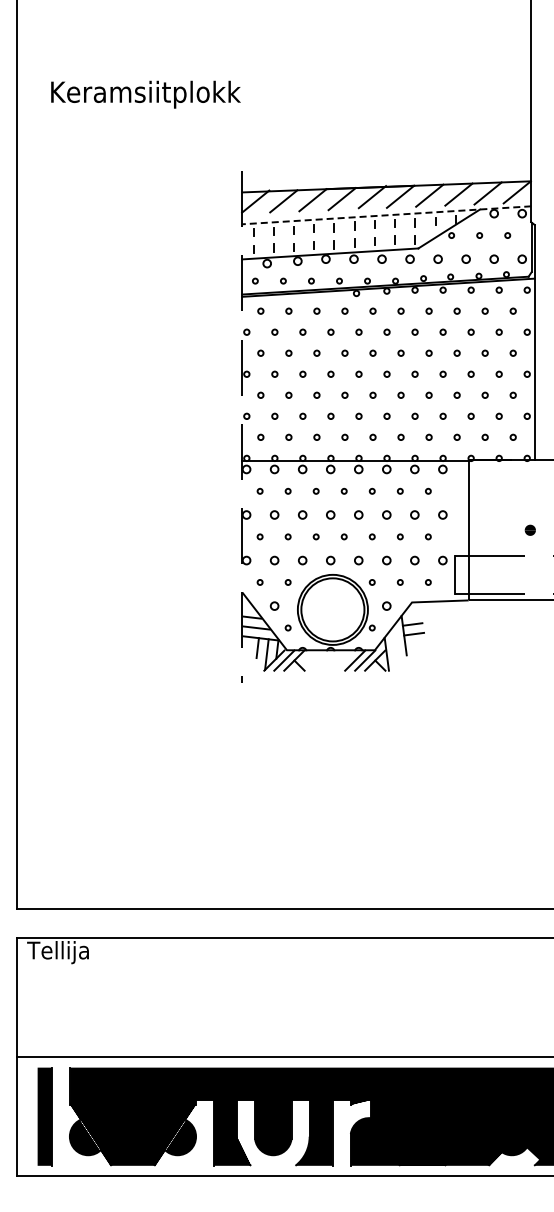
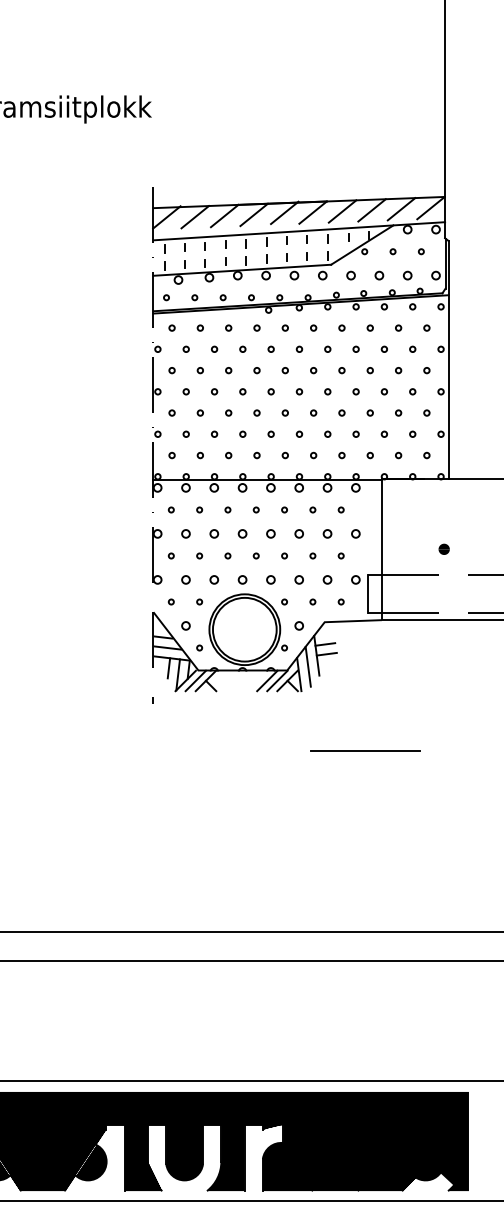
line: (386, 215) -> (298, 231), dashed -> solid
line: (395, 646) -> (308, 666), added
line: (452, 730) -> (365, 751), added

